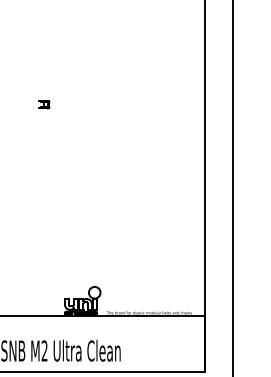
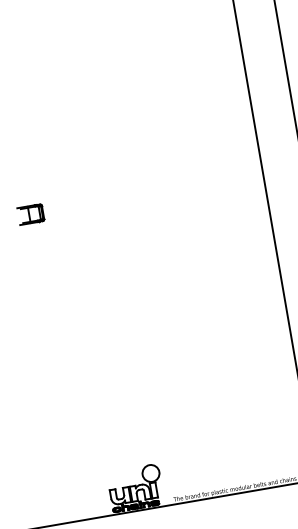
part: (44, 104) -> (31, 214), size x1.67

